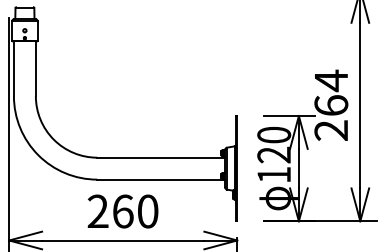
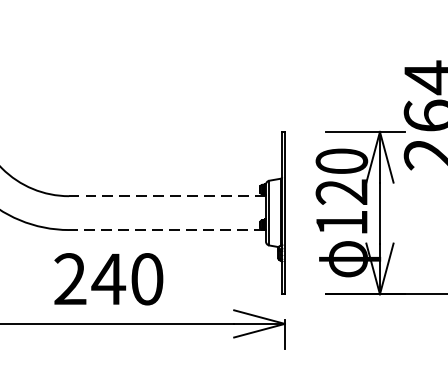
line: (161, 157) -> (168, 195), solid -> dashed
line: (160, 179) -> (166, 229), solid -> dashed
text: (122, 211) -> (107, 279), 260 -> 240

